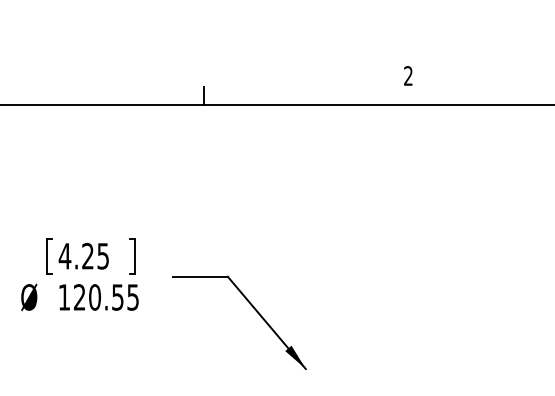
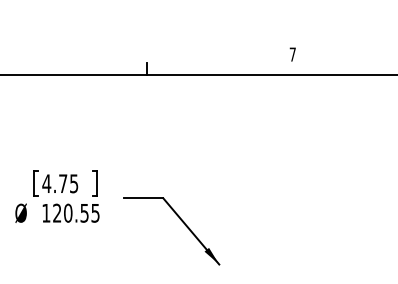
text: (407, 75) -> (292, 54), 2 -> 7
text: (88, 255) -> (63, 183), 4.25 -> 4.75

